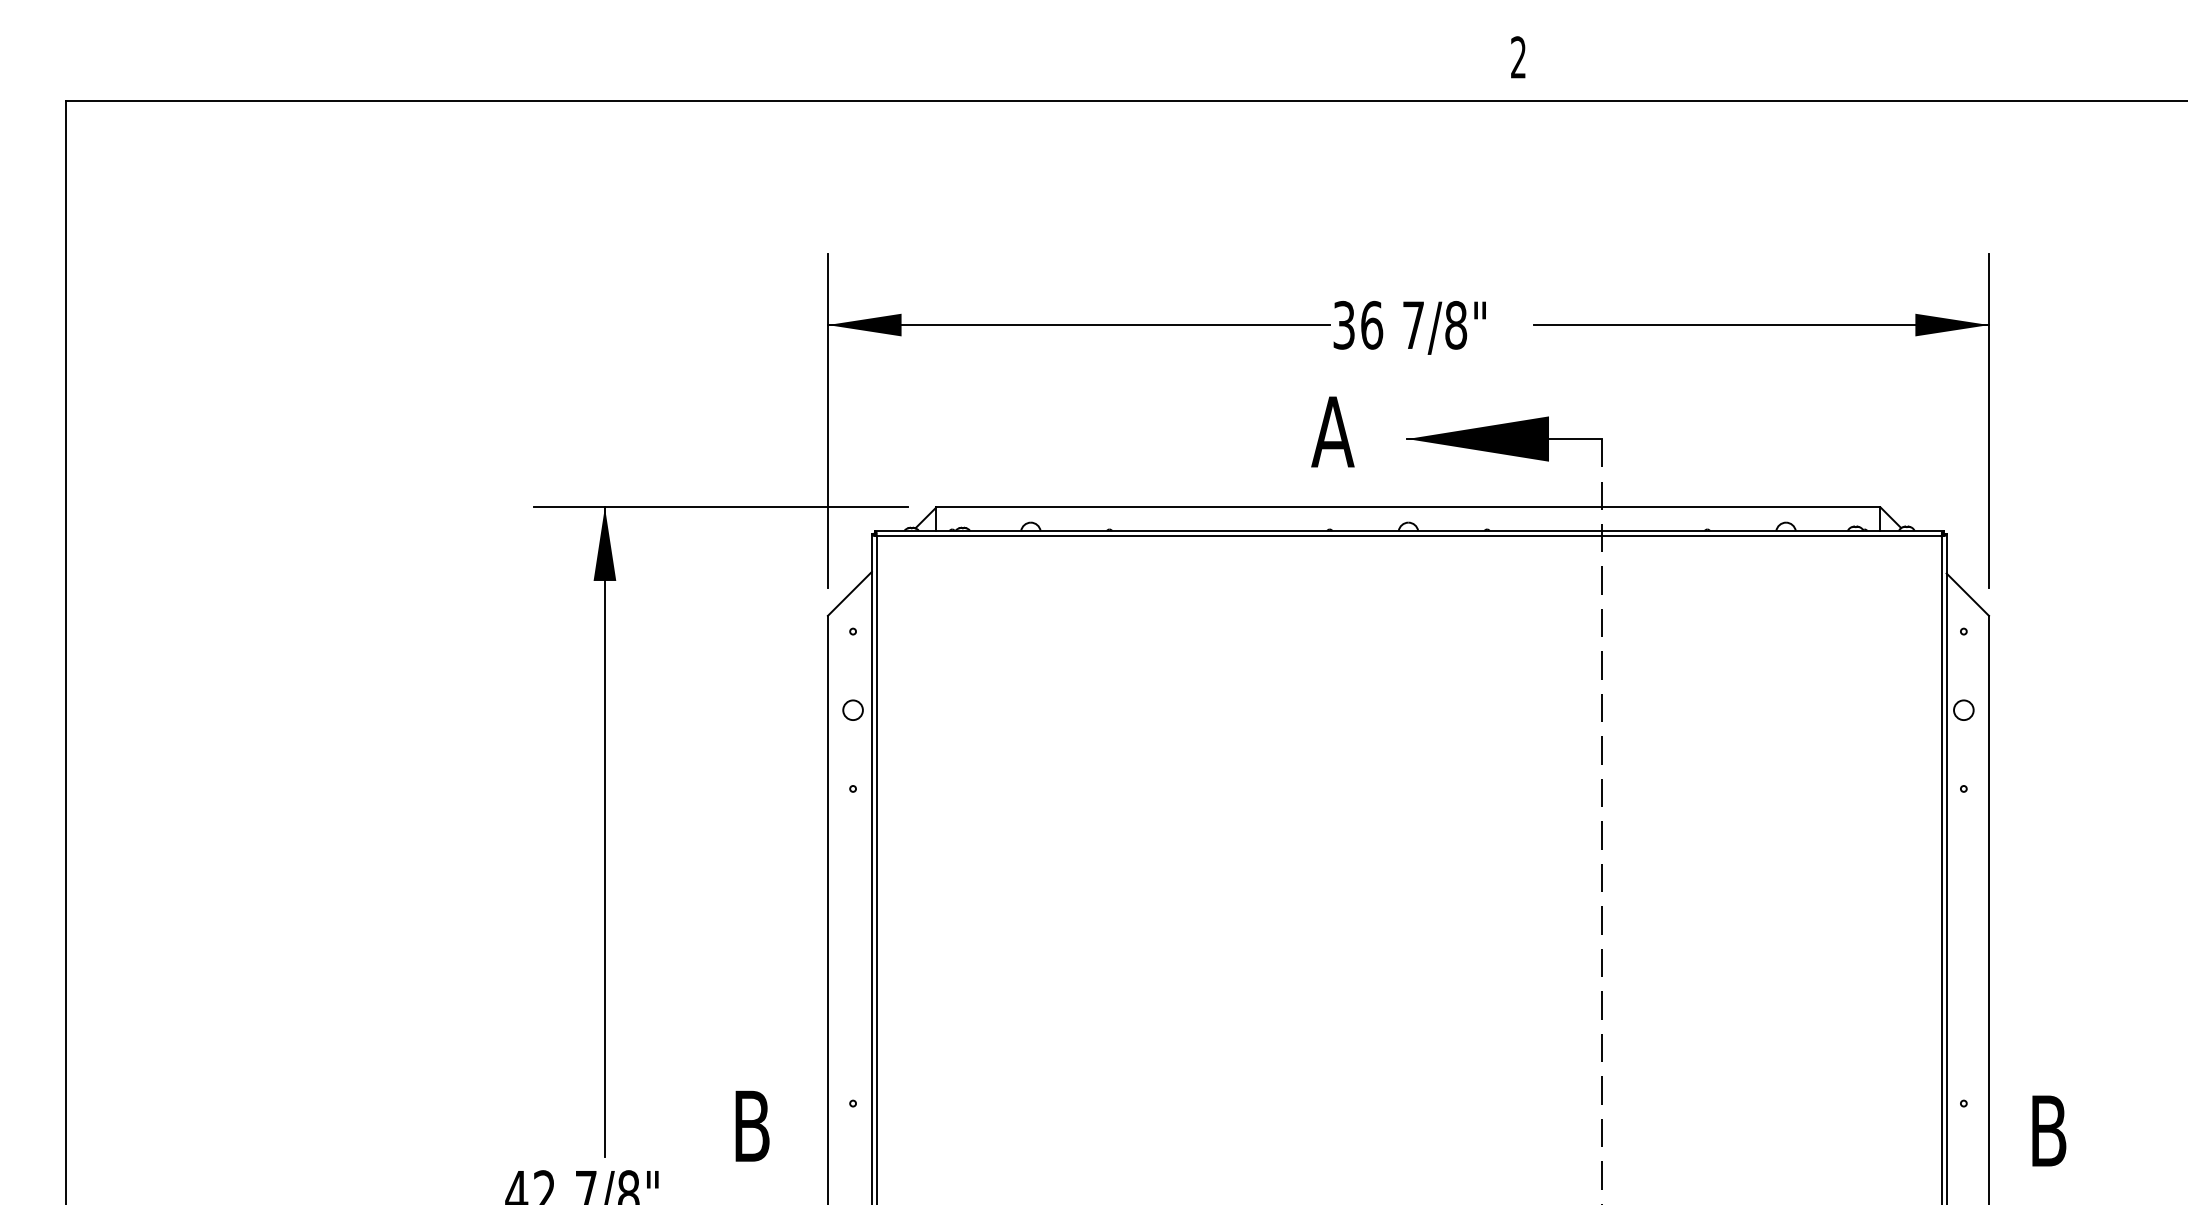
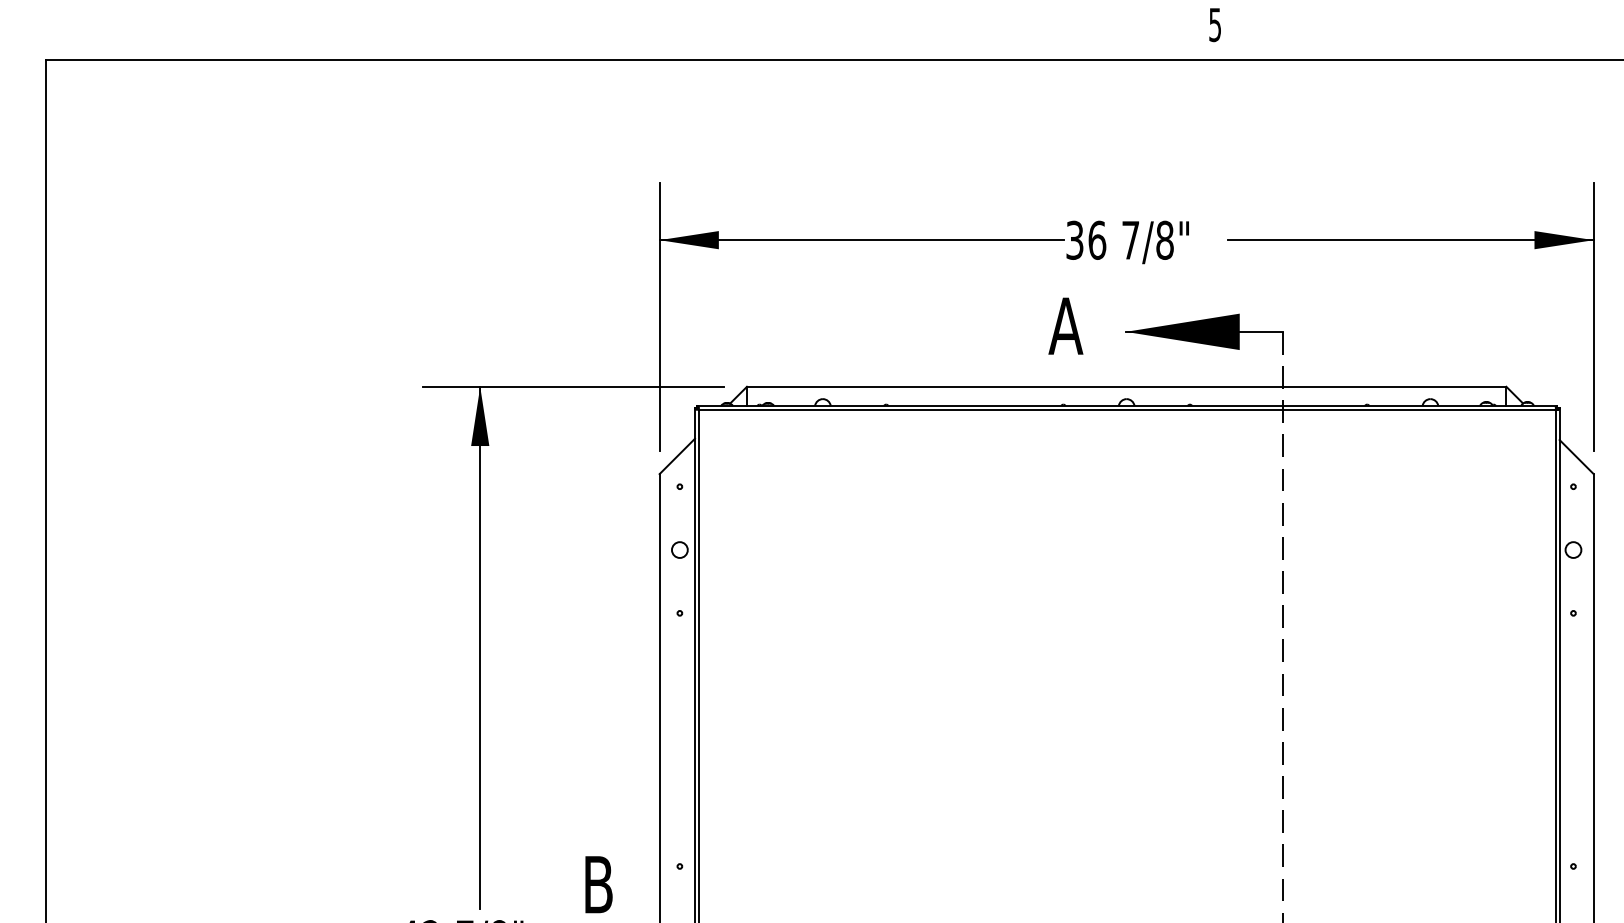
text: (1518, 57) -> (1215, 24), 2 -> 5

